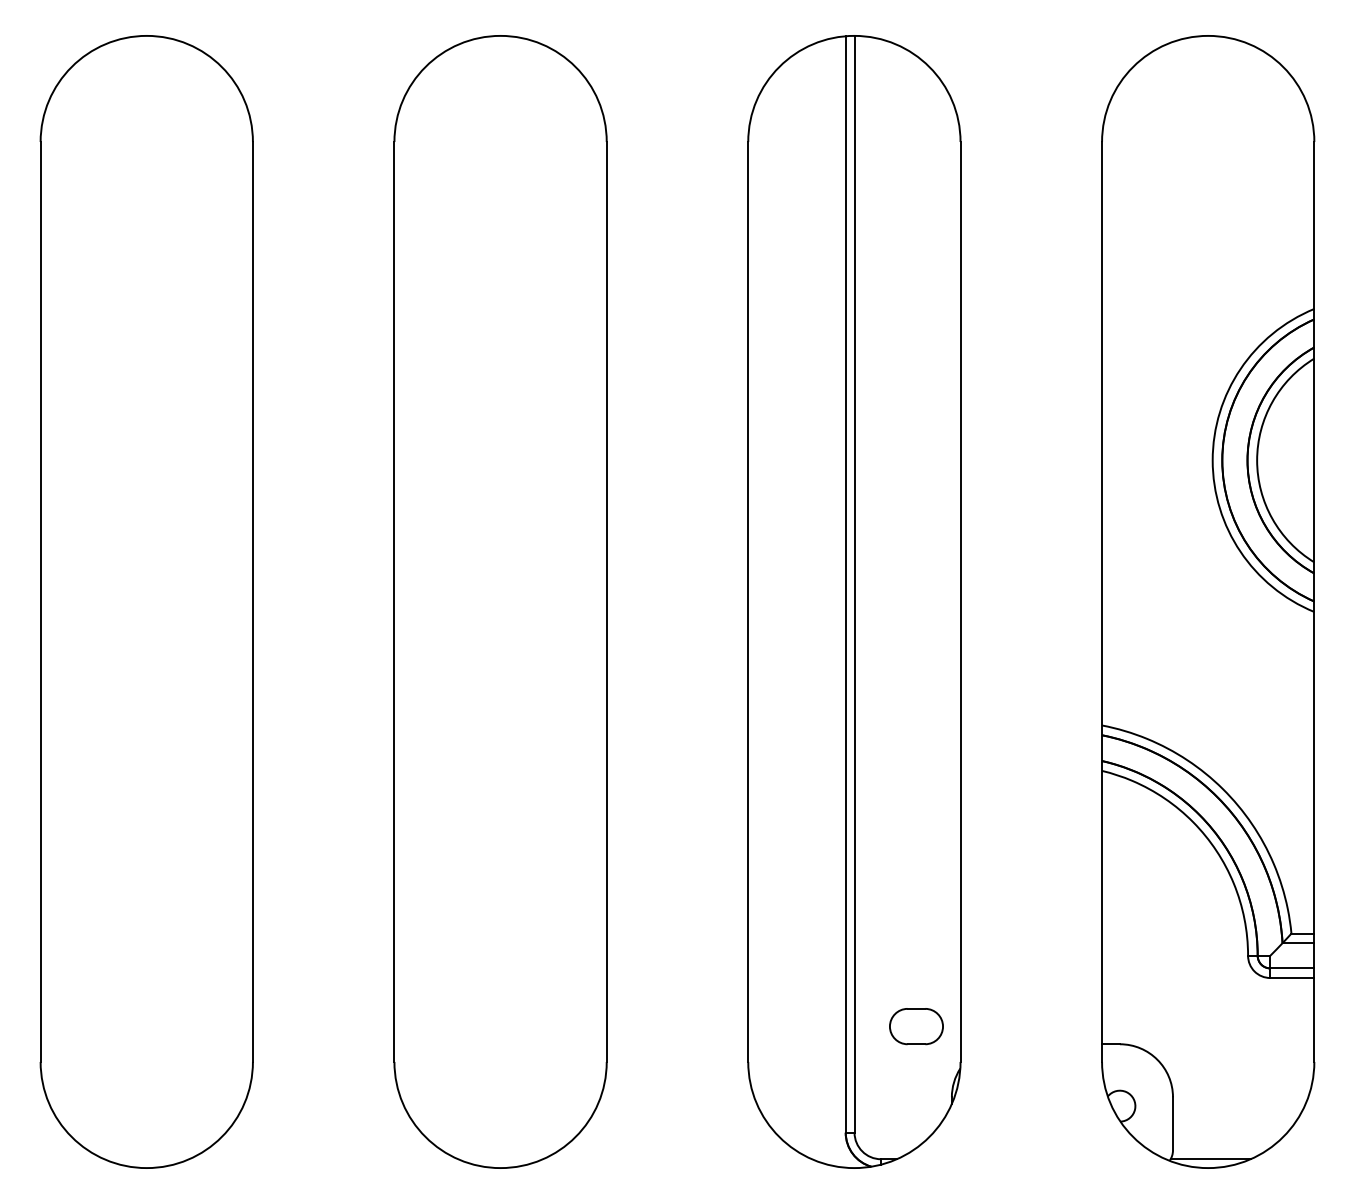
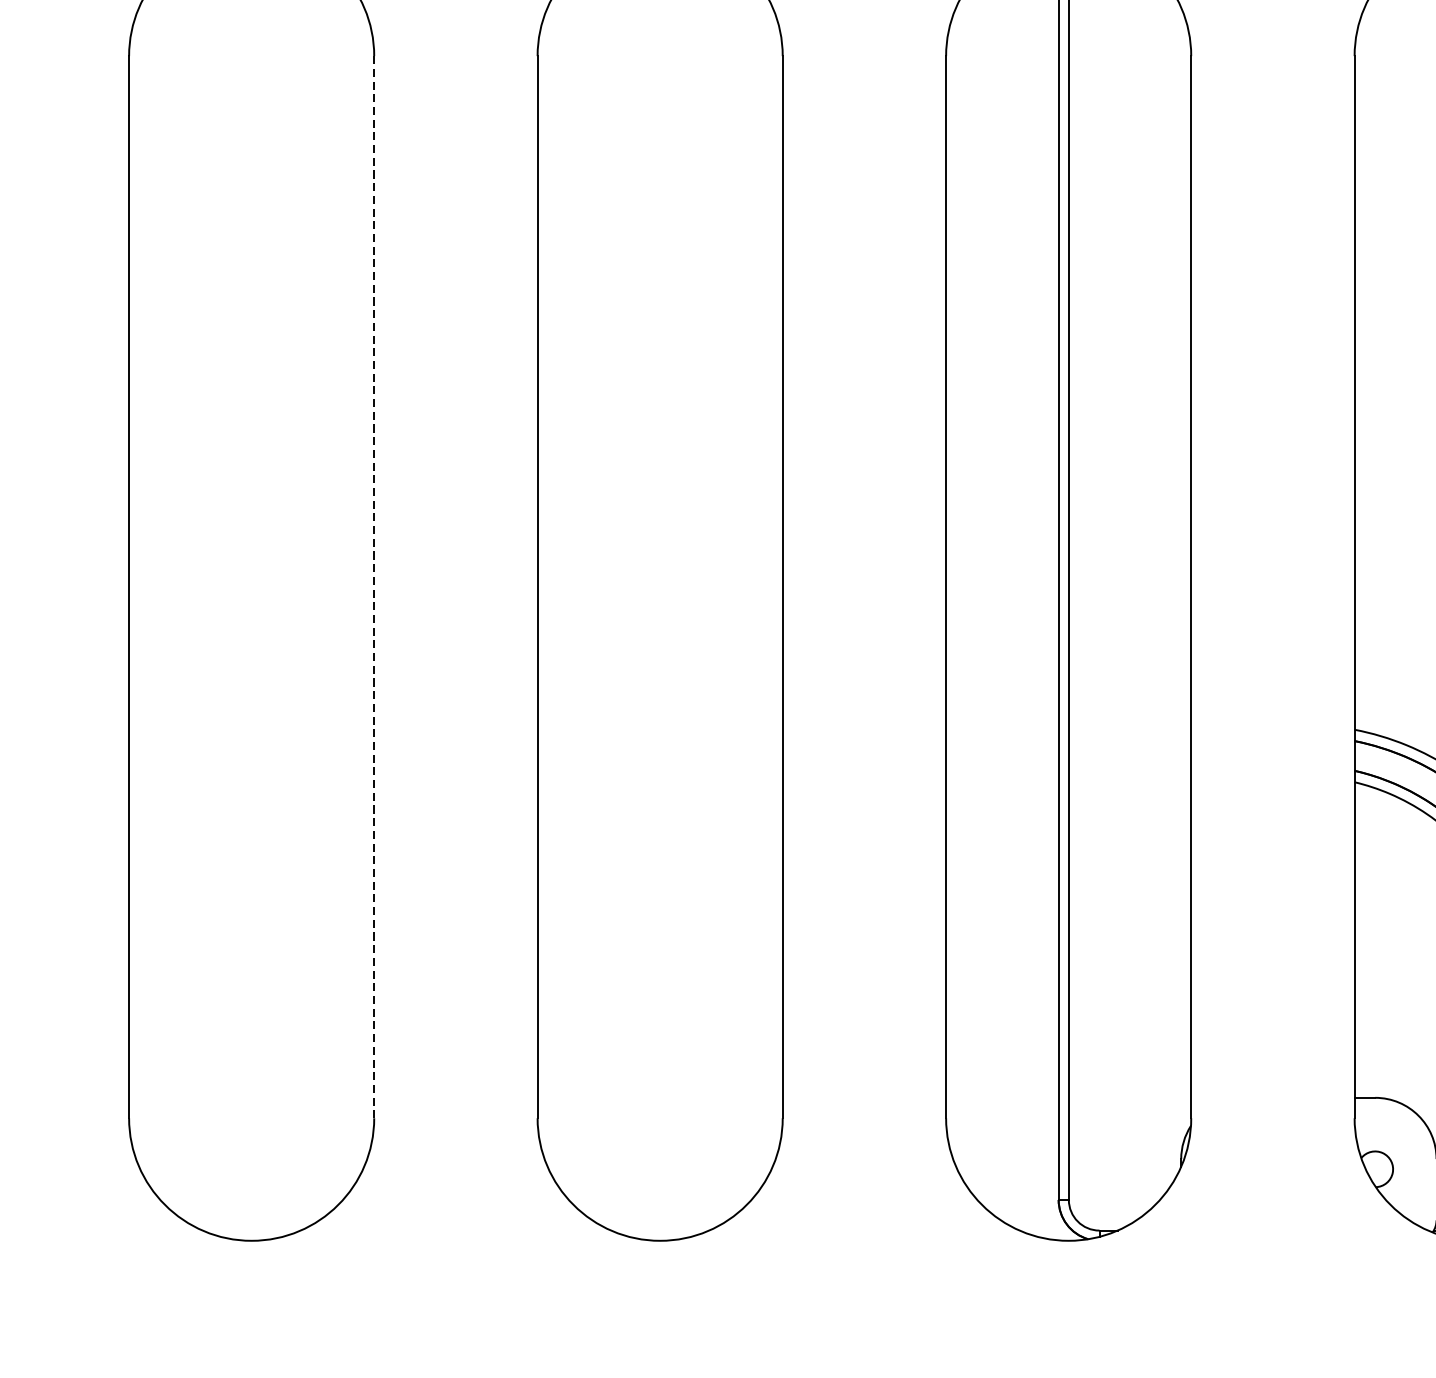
line: (252, 602) -> (373, 587), solid -> dashed
part: (916, 1026) -> (1140, 1077), removed

